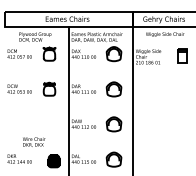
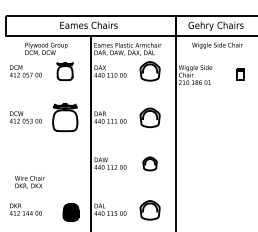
part: (182, 56) -> (240, 74), size x0.6
part: (49, 89) -> (64, 117), size x1.6
part: (113, 124) -> (149, 163), size x0.7
text: (33, 142) -> (29, 182), moved

